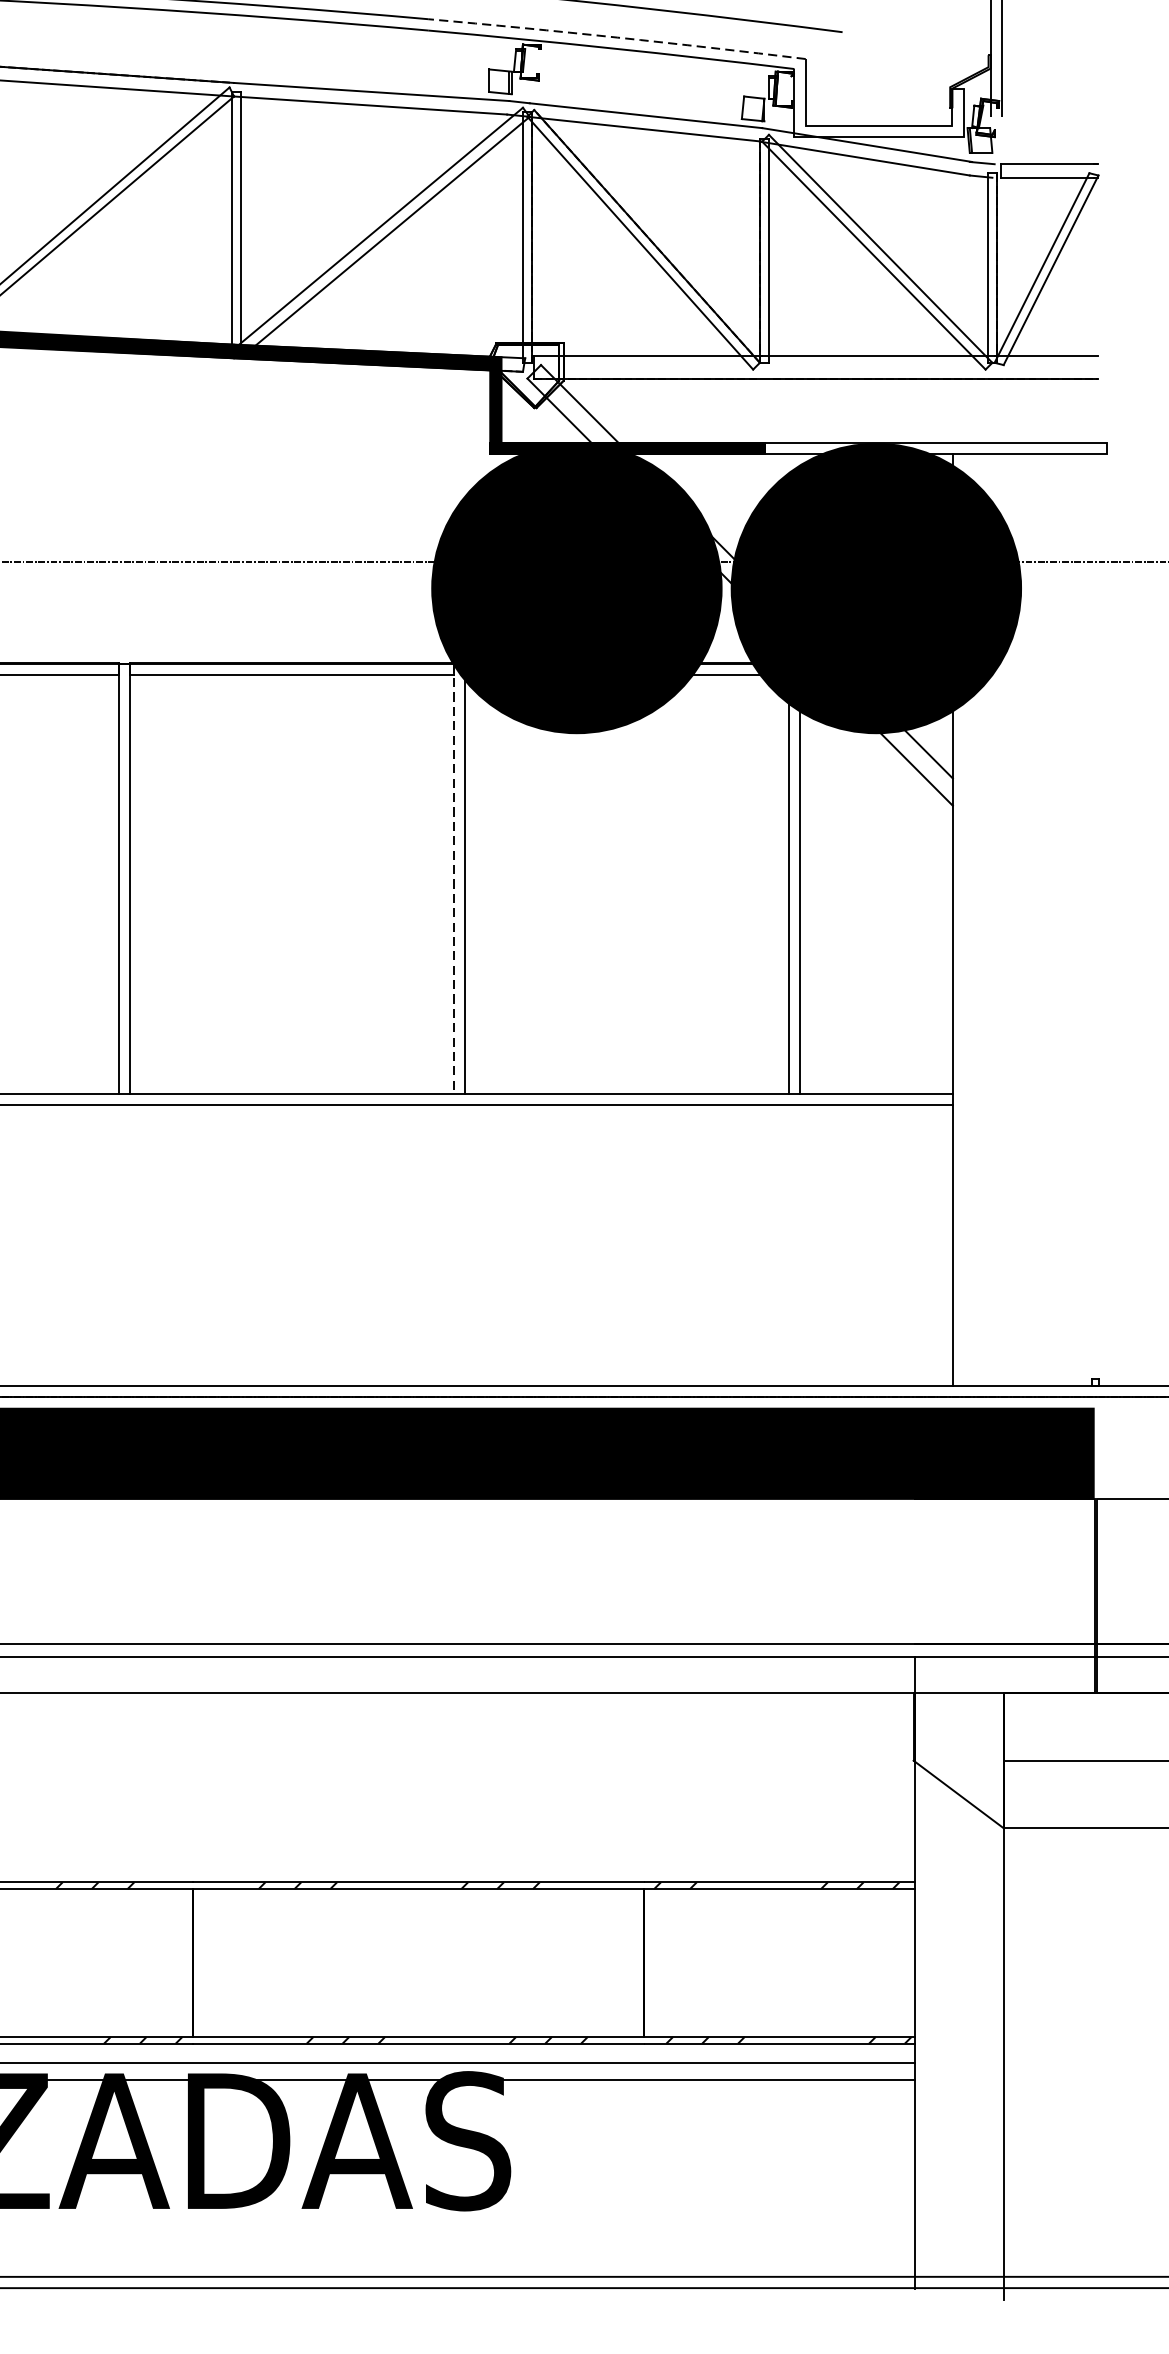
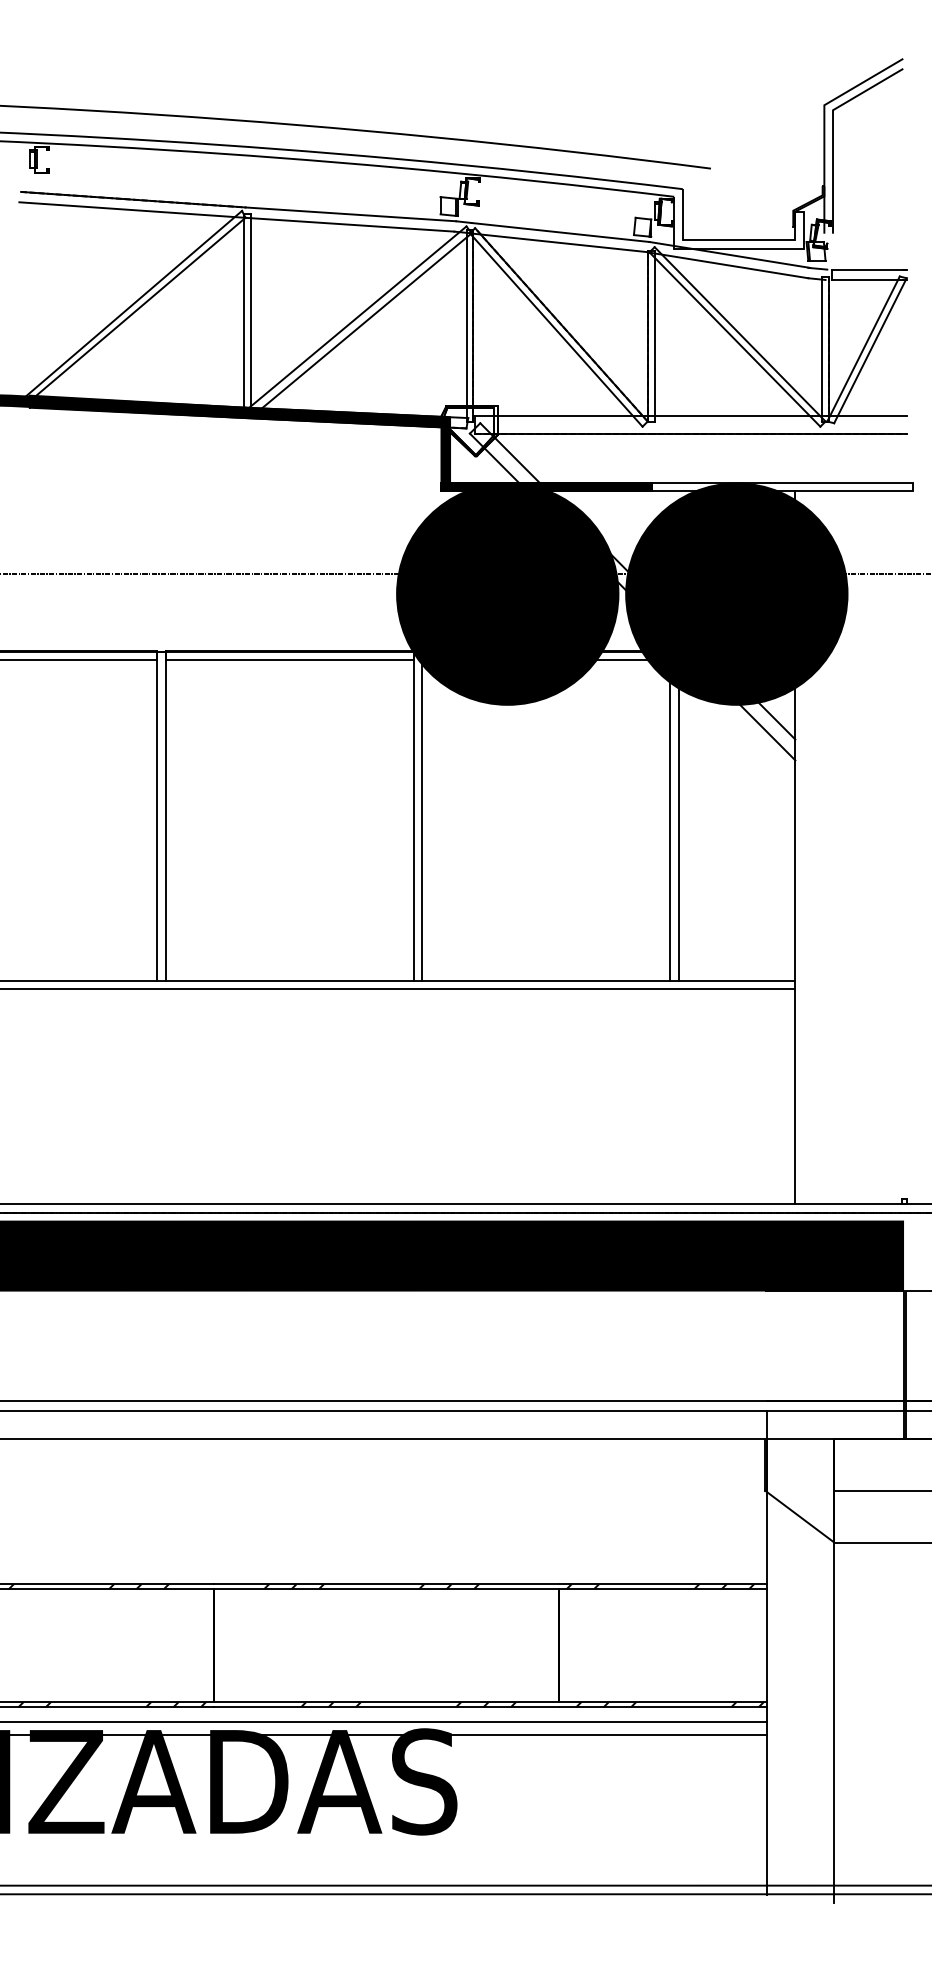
arc: (617, 37) -> (538, 172), dashed -> solid
line: (453, 879) -> (413, 816), dashed -> solid

